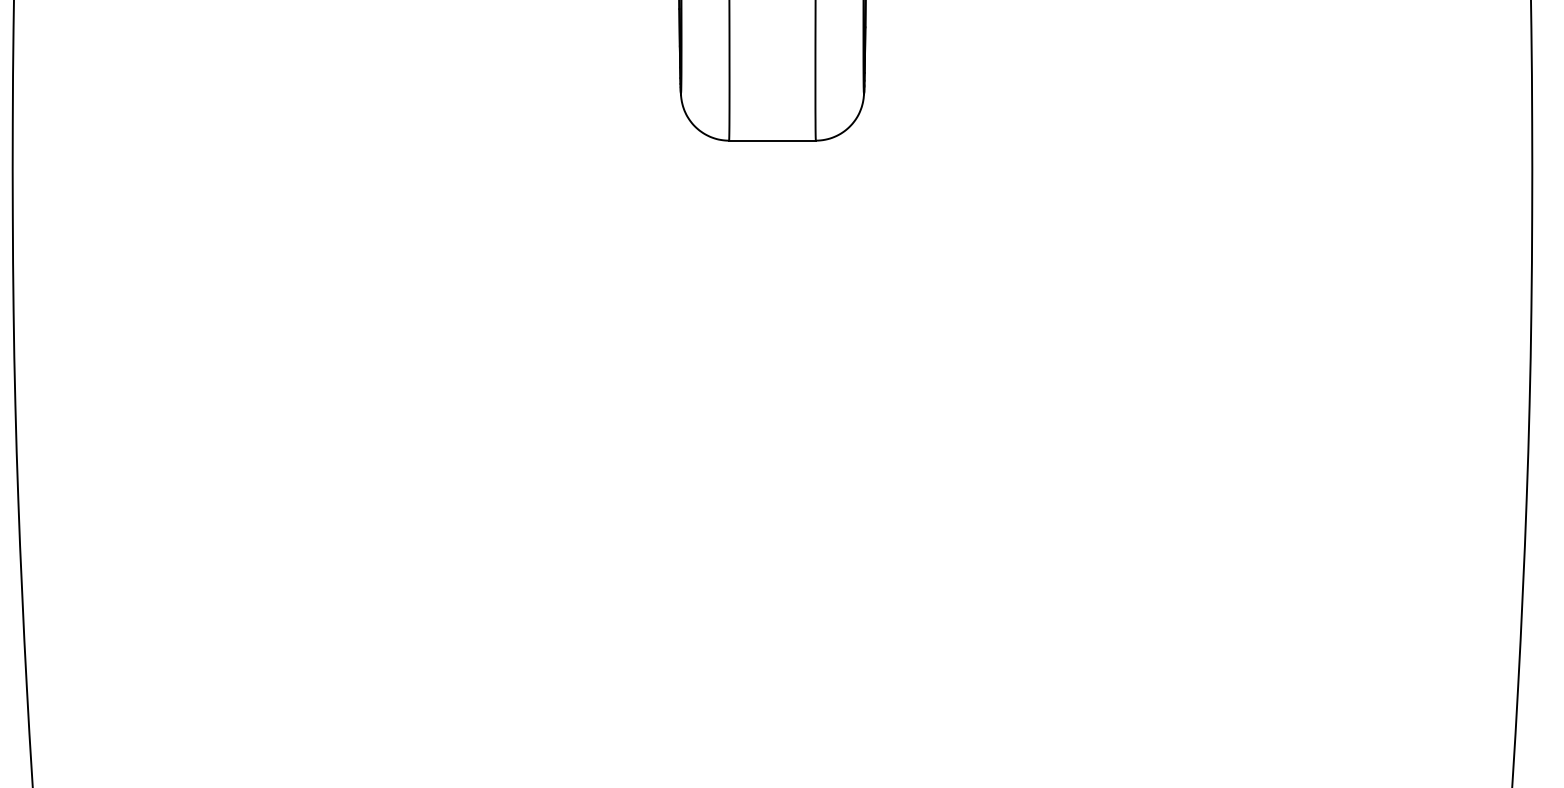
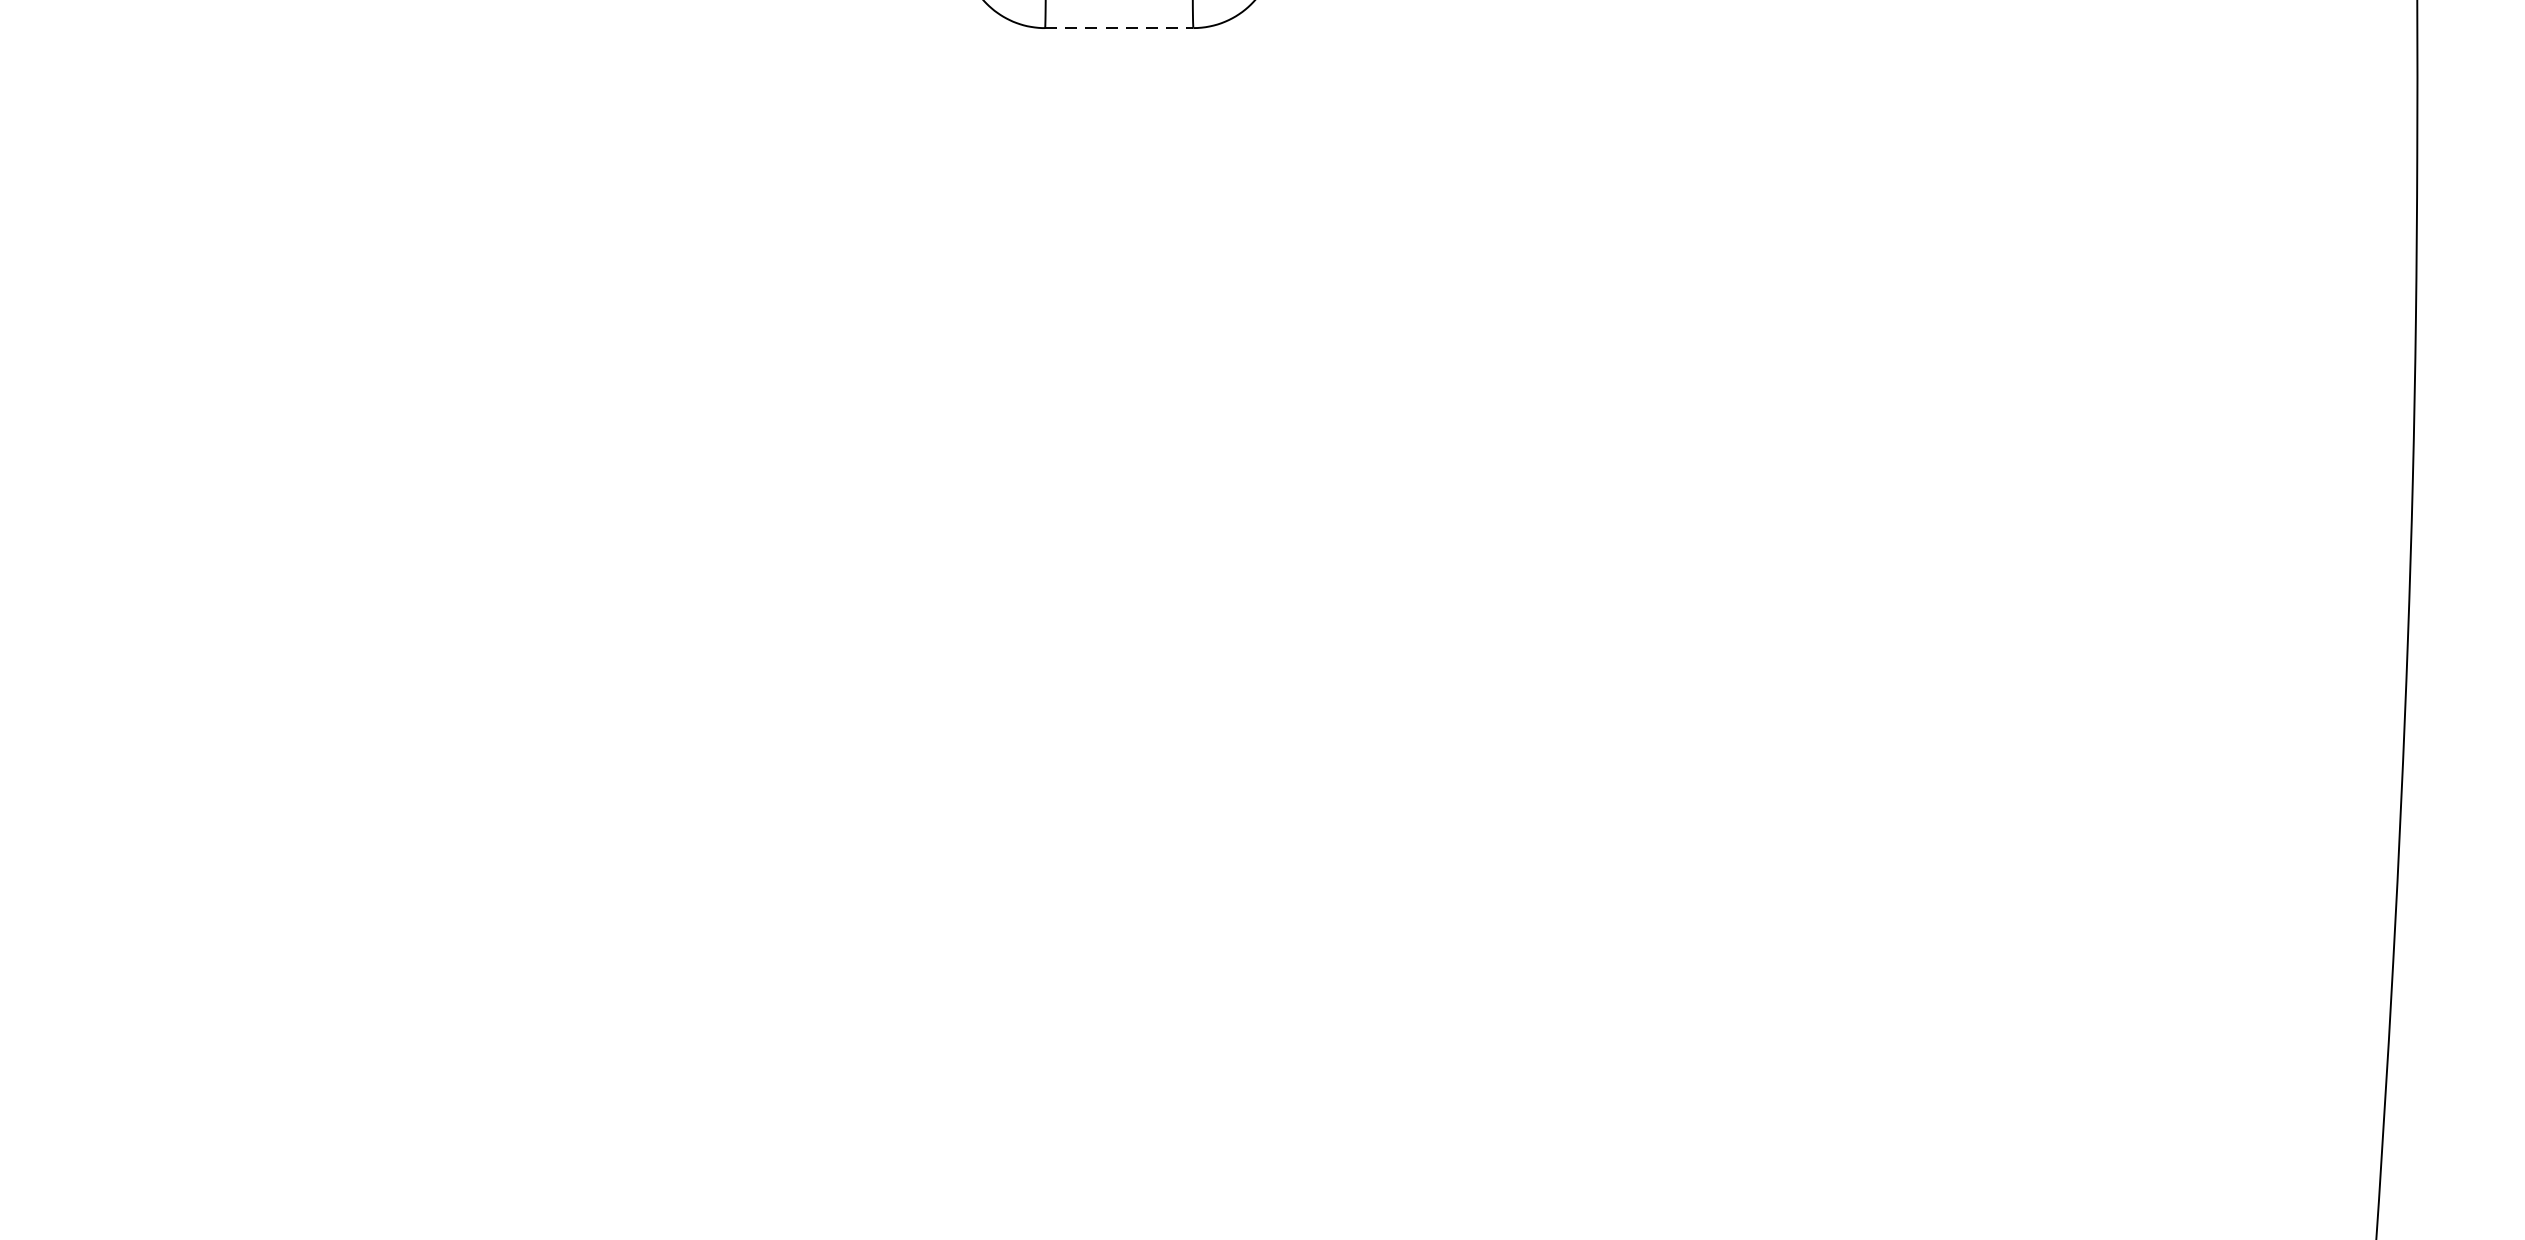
line: (773, 140) -> (1120, 27), solid -> dashed

